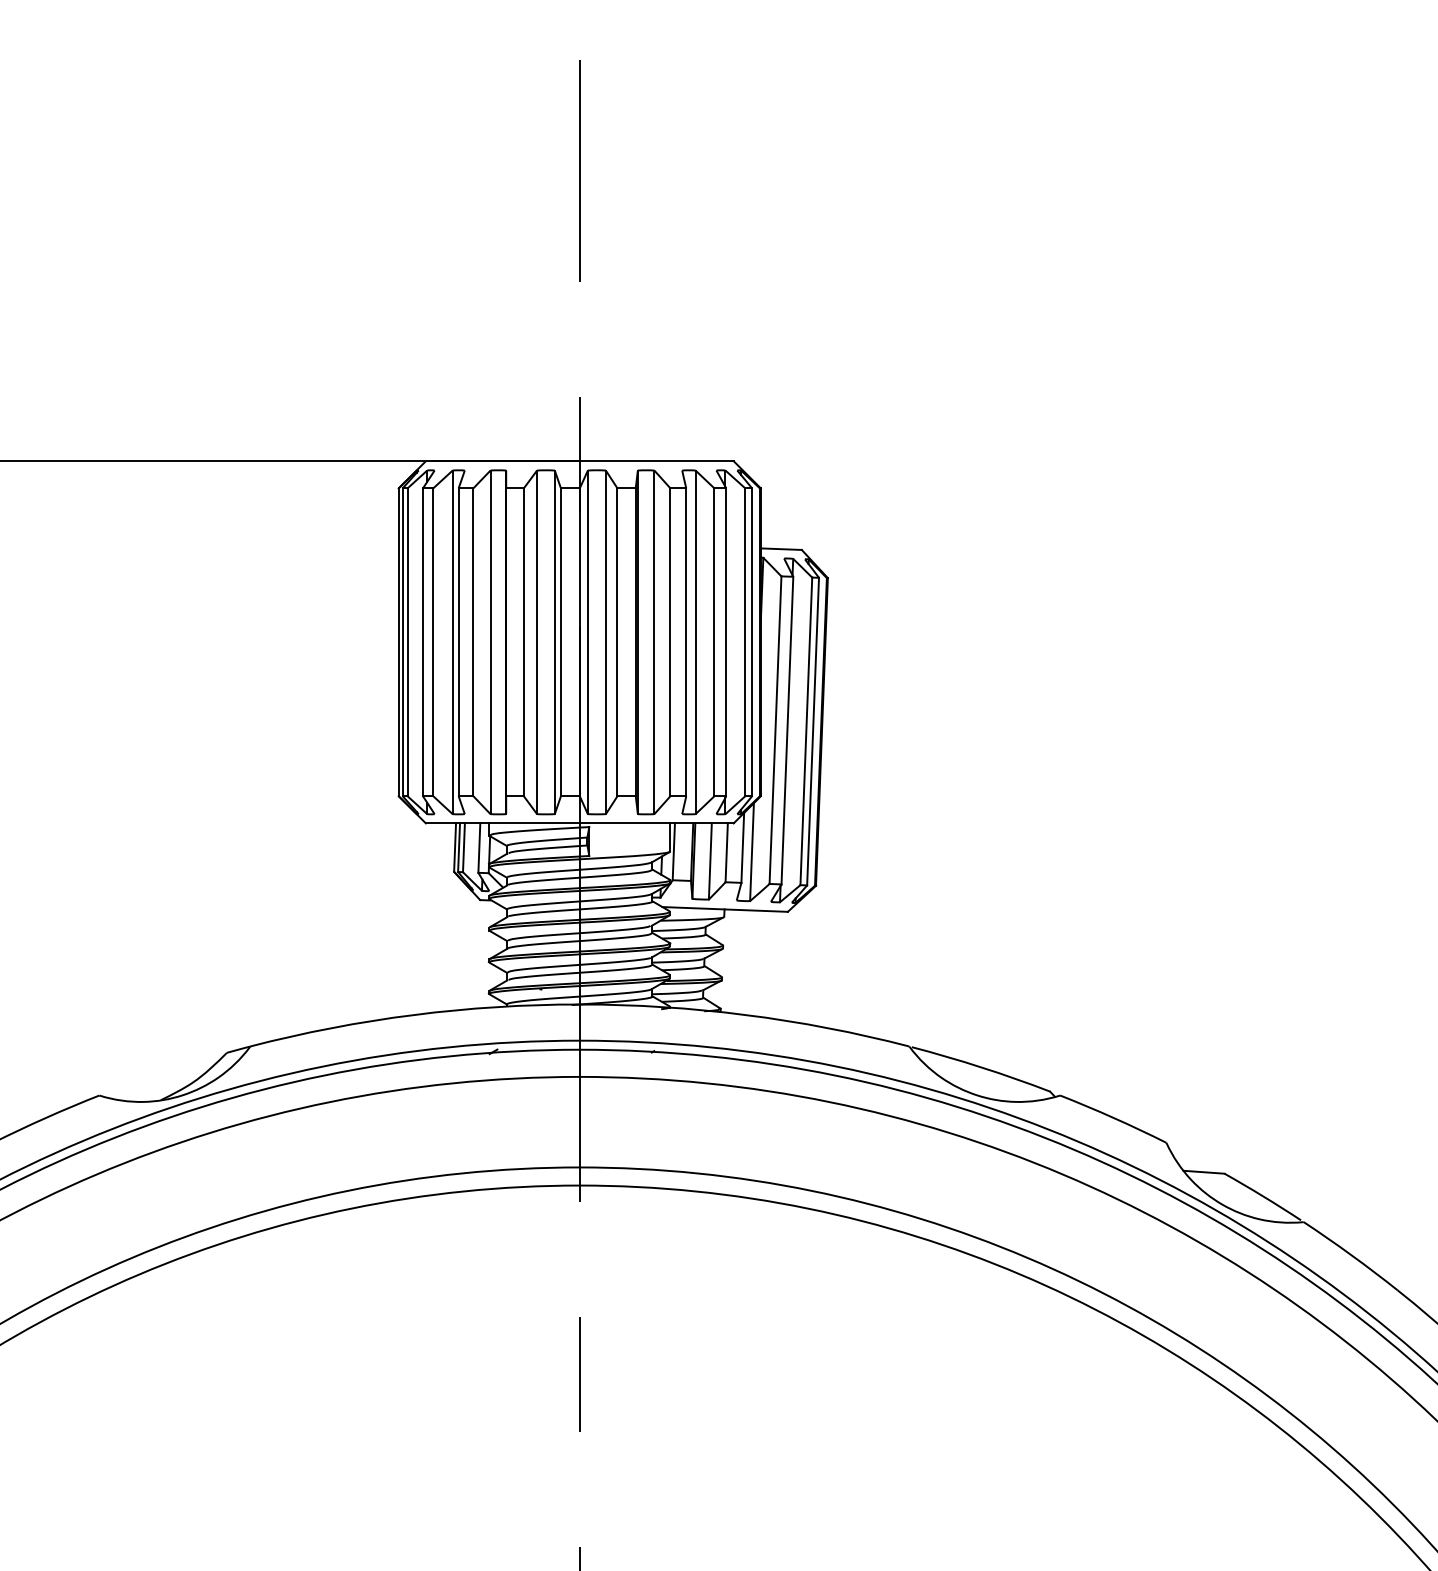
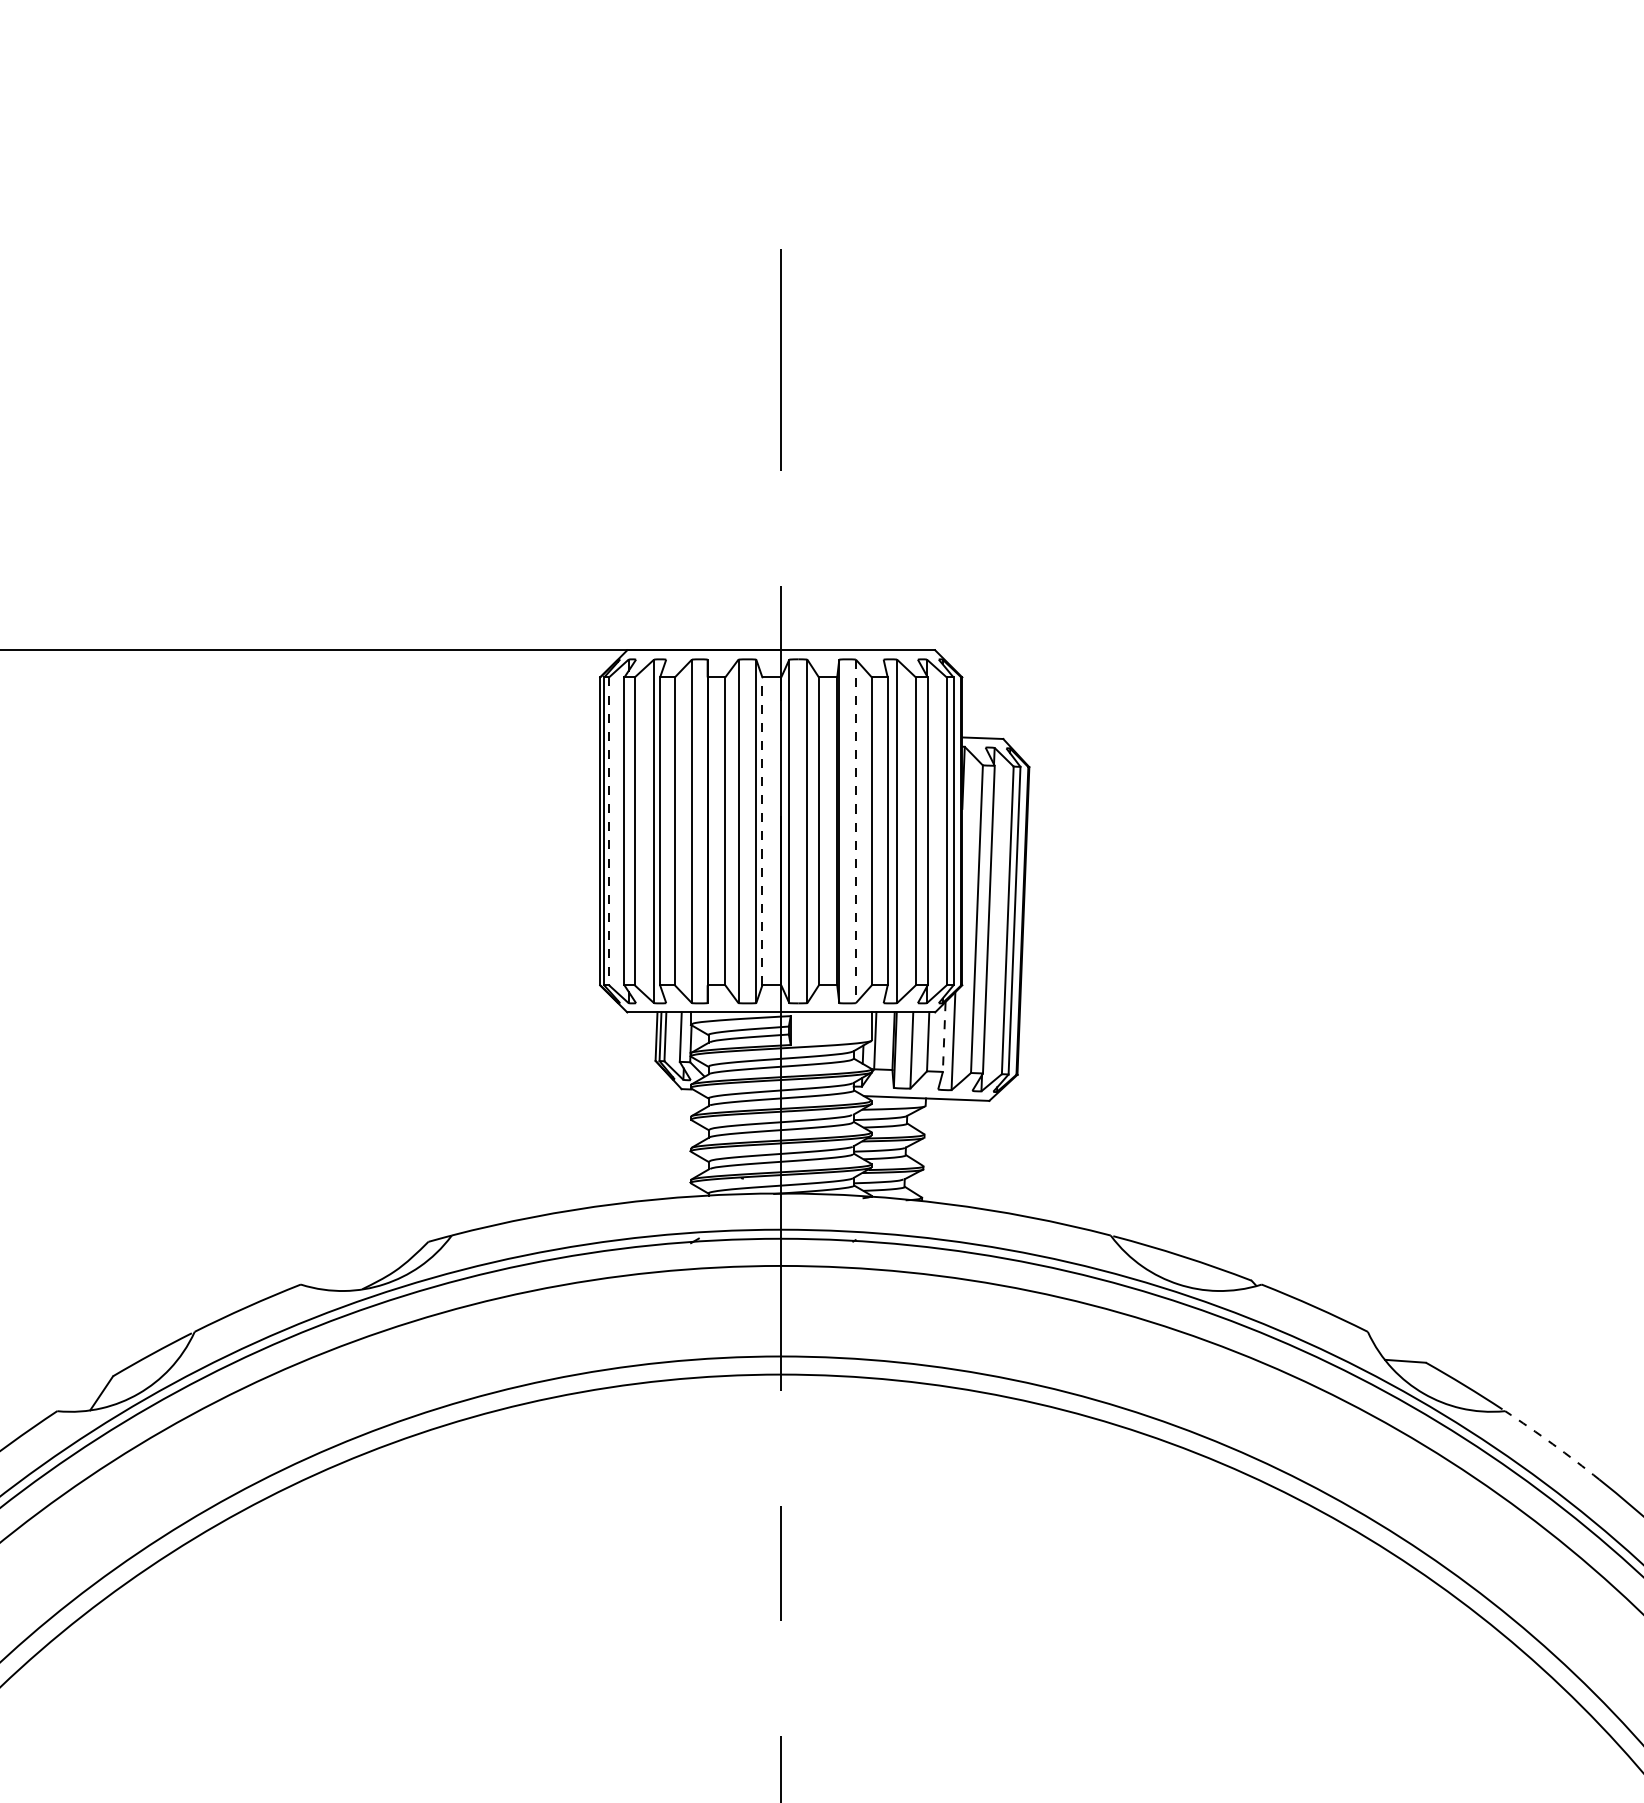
line: (408, 642) -> (609, 831), solid -> dashed
line: (561, 642) -> (762, 831), solid -> dashed
line: (654, 642) -> (855, 831), solid -> dashed
line: (743, 848) -> (944, 1037), solid -> dashed
arc: (1351, 1255) -> (1552, 1444), solid -> dashed

